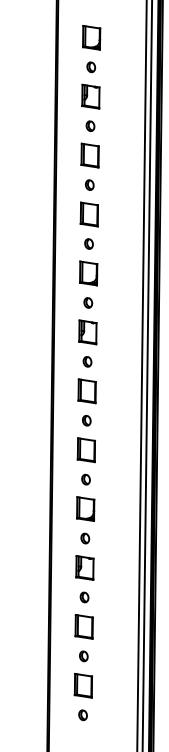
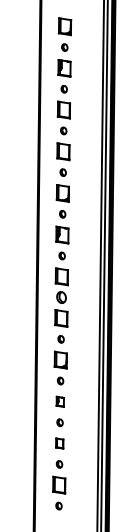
part: (86, 420) -> (61, 297), size x1.6
part: (84, 567) -> (60, 401), size x0.6
part: (83, 626) -> (59, 443), size x0.6

